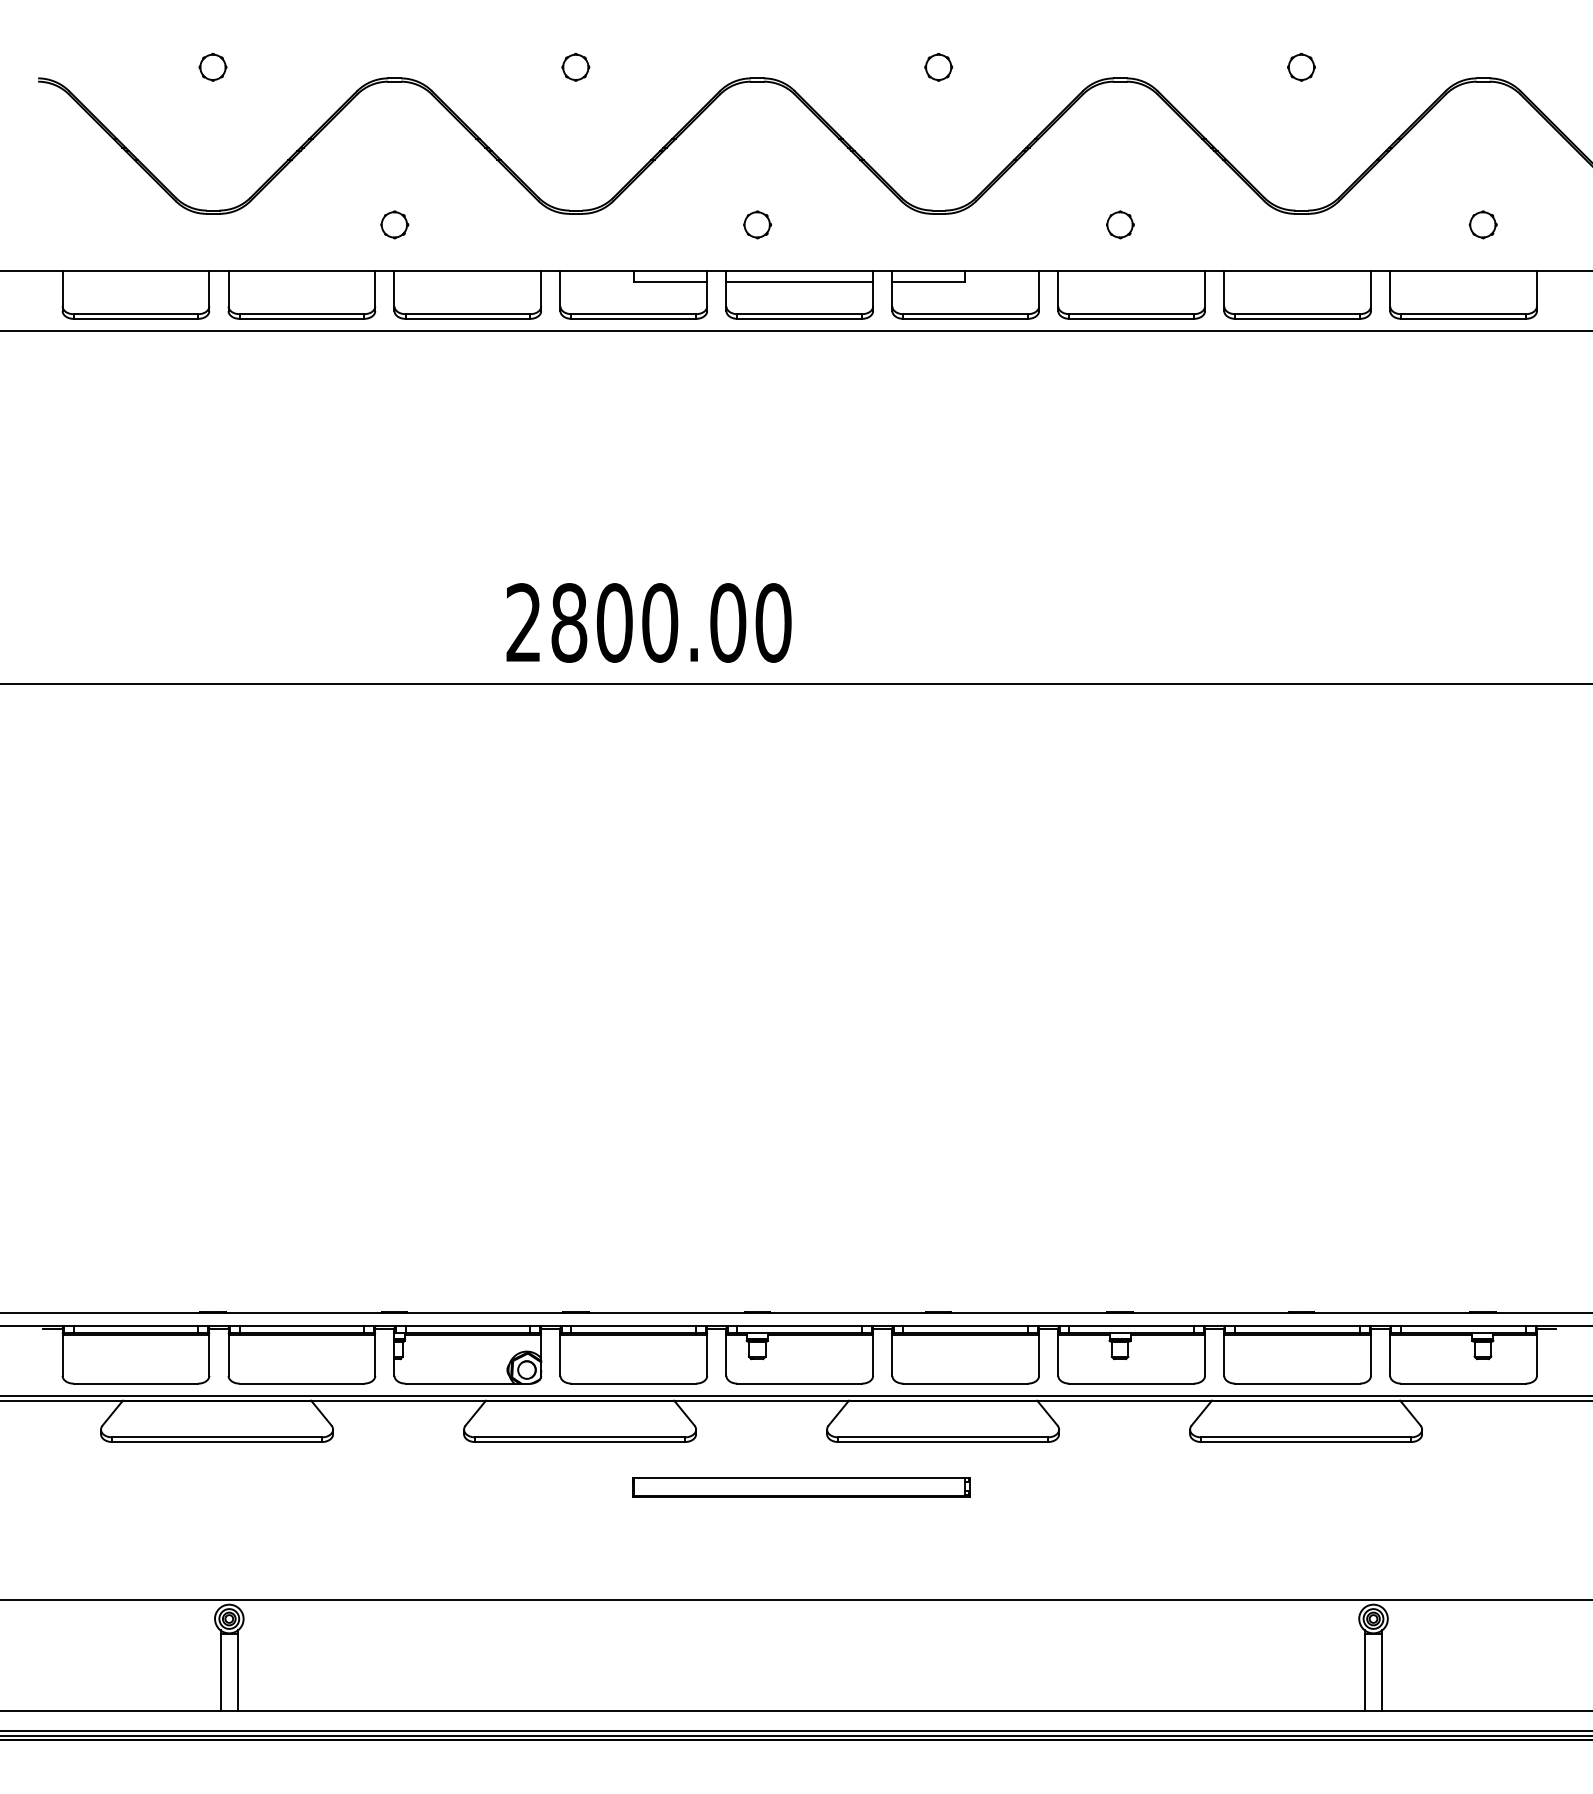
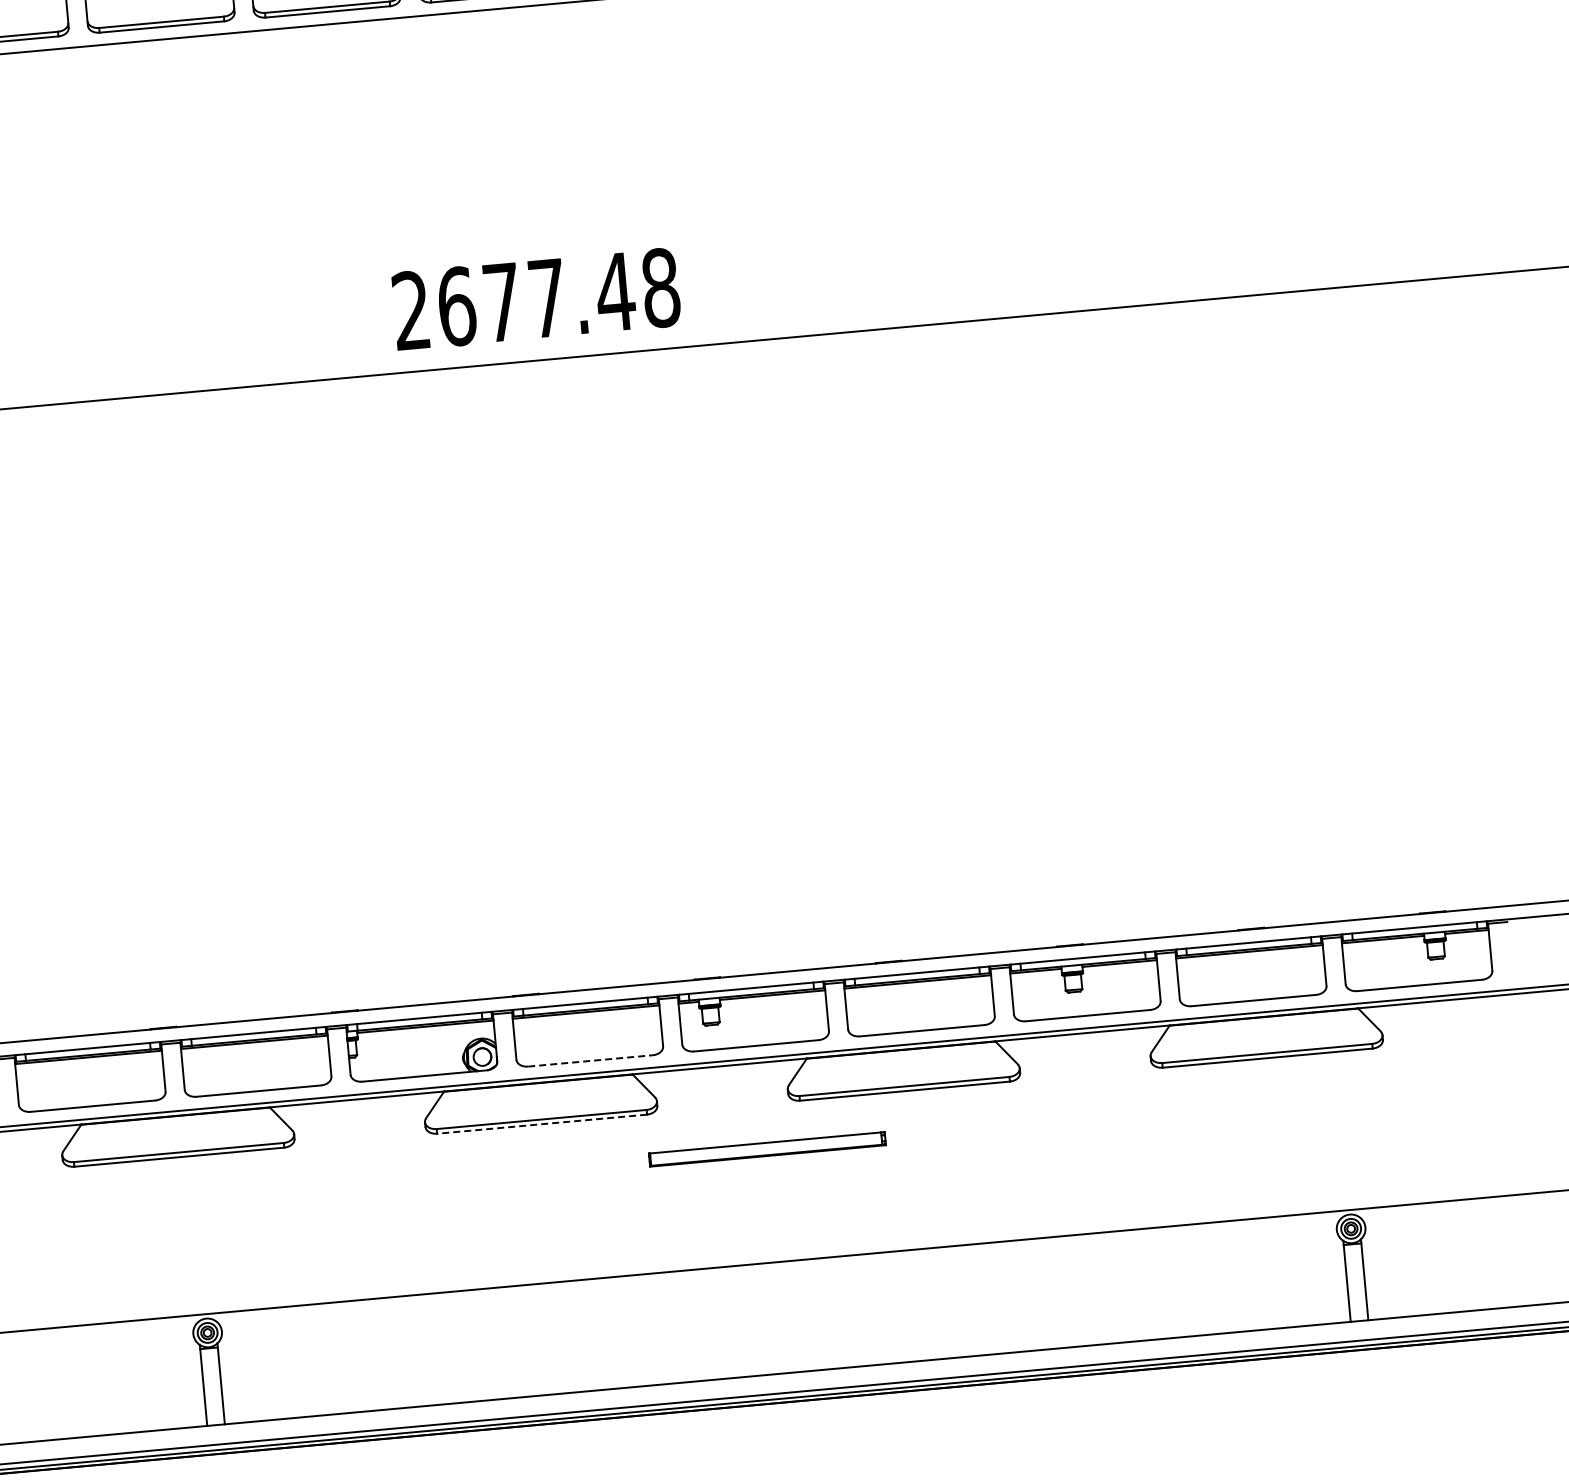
text: (671, 622) -> (558, 296), 2800.00 -> 2677.48
line: (634, 1383) -> (591, 1060), solid -> dashed
line: (579, 1442) -> (541, 1124), solid -> dashed
part: (801, 1487) -> (767, 1149), size x0.7

